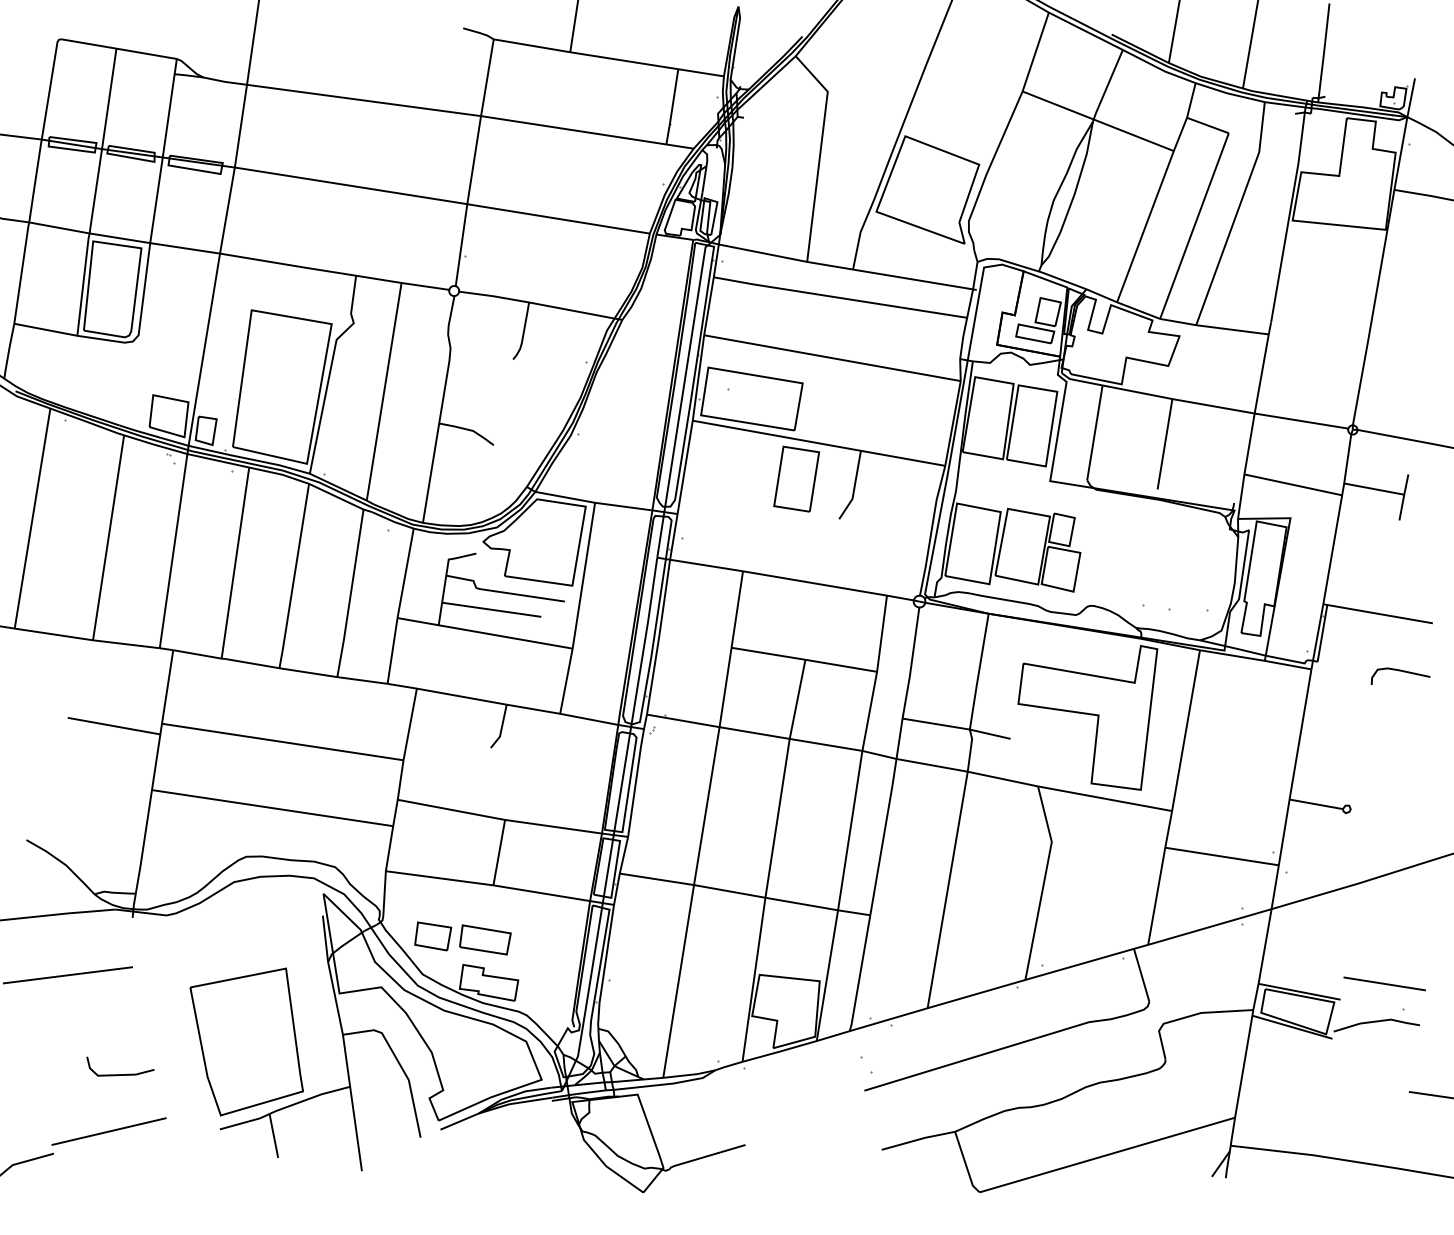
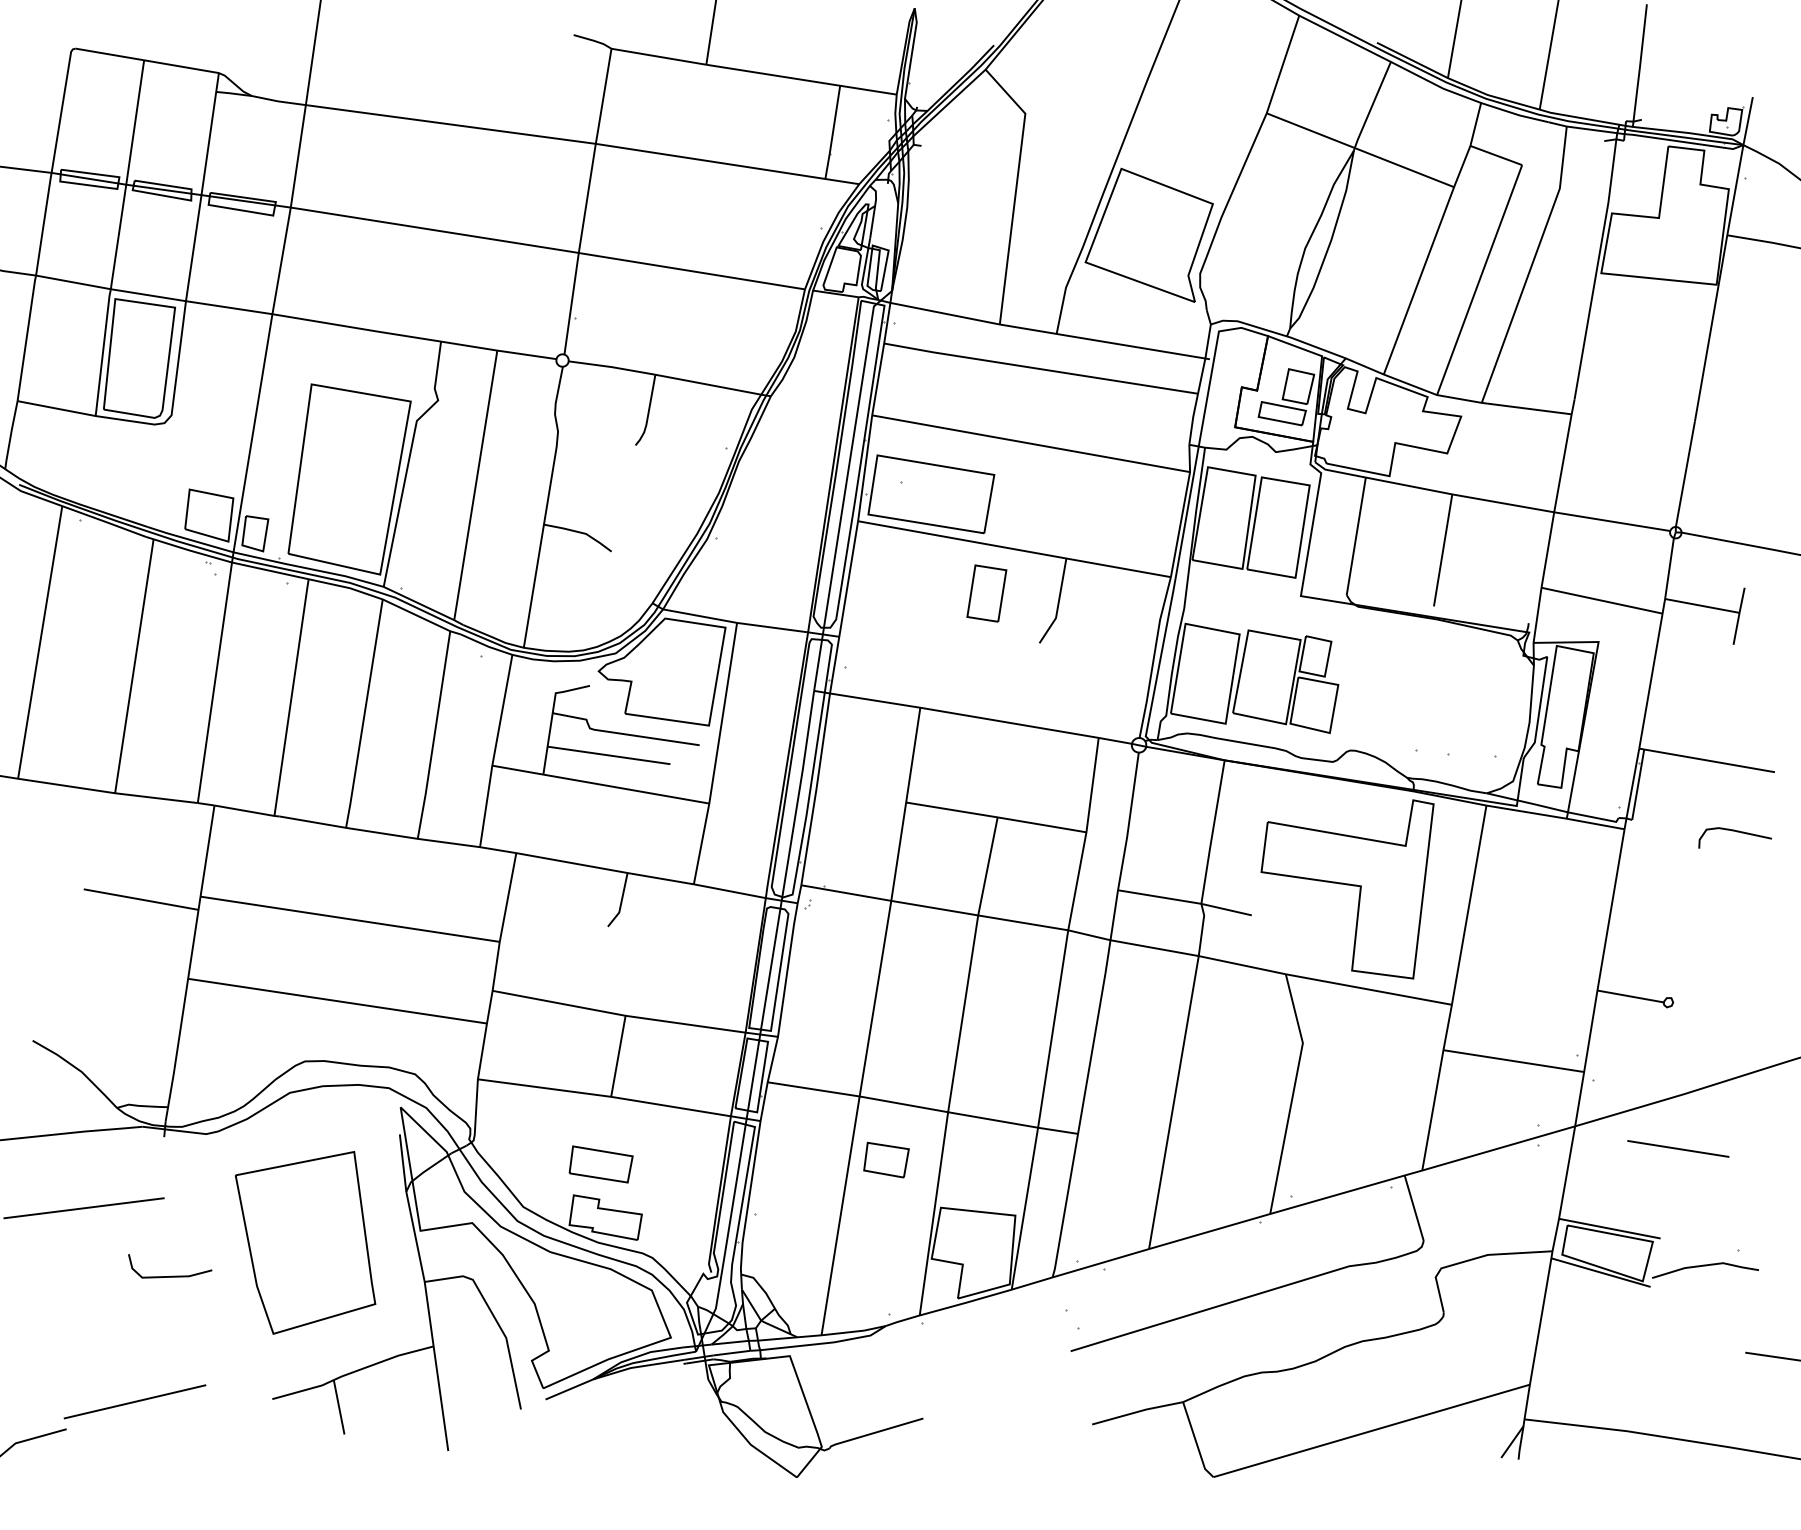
part: (796, 479) -> (986, 593), size x0.7
part: (433, 935) -> (886, 1159), moved
line: (1384, 983) -> (1678, 1148), moved
part: (246, 1041) -> (305, 1242), moved
line: (121, 1073) -> (171, 1275), moved

